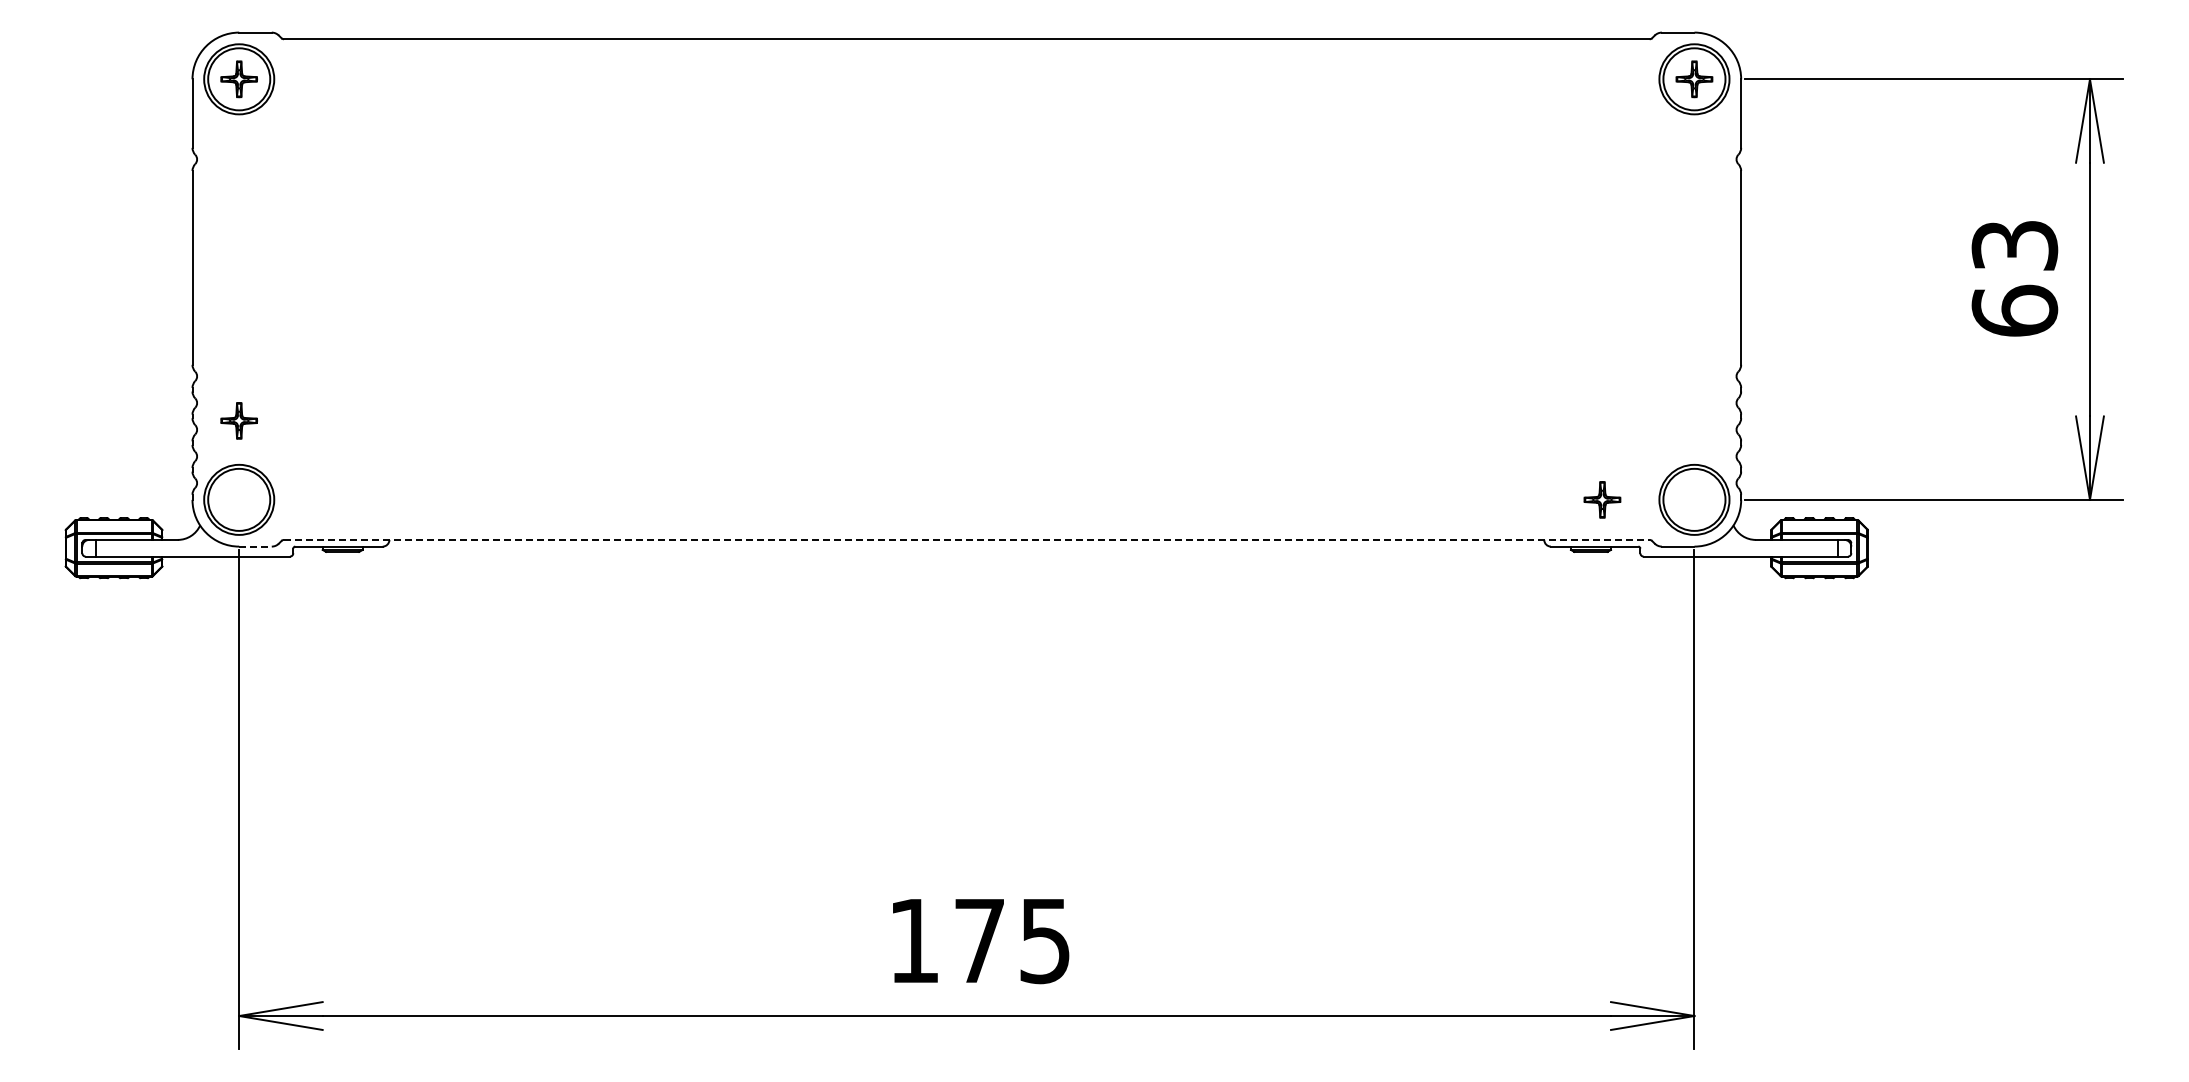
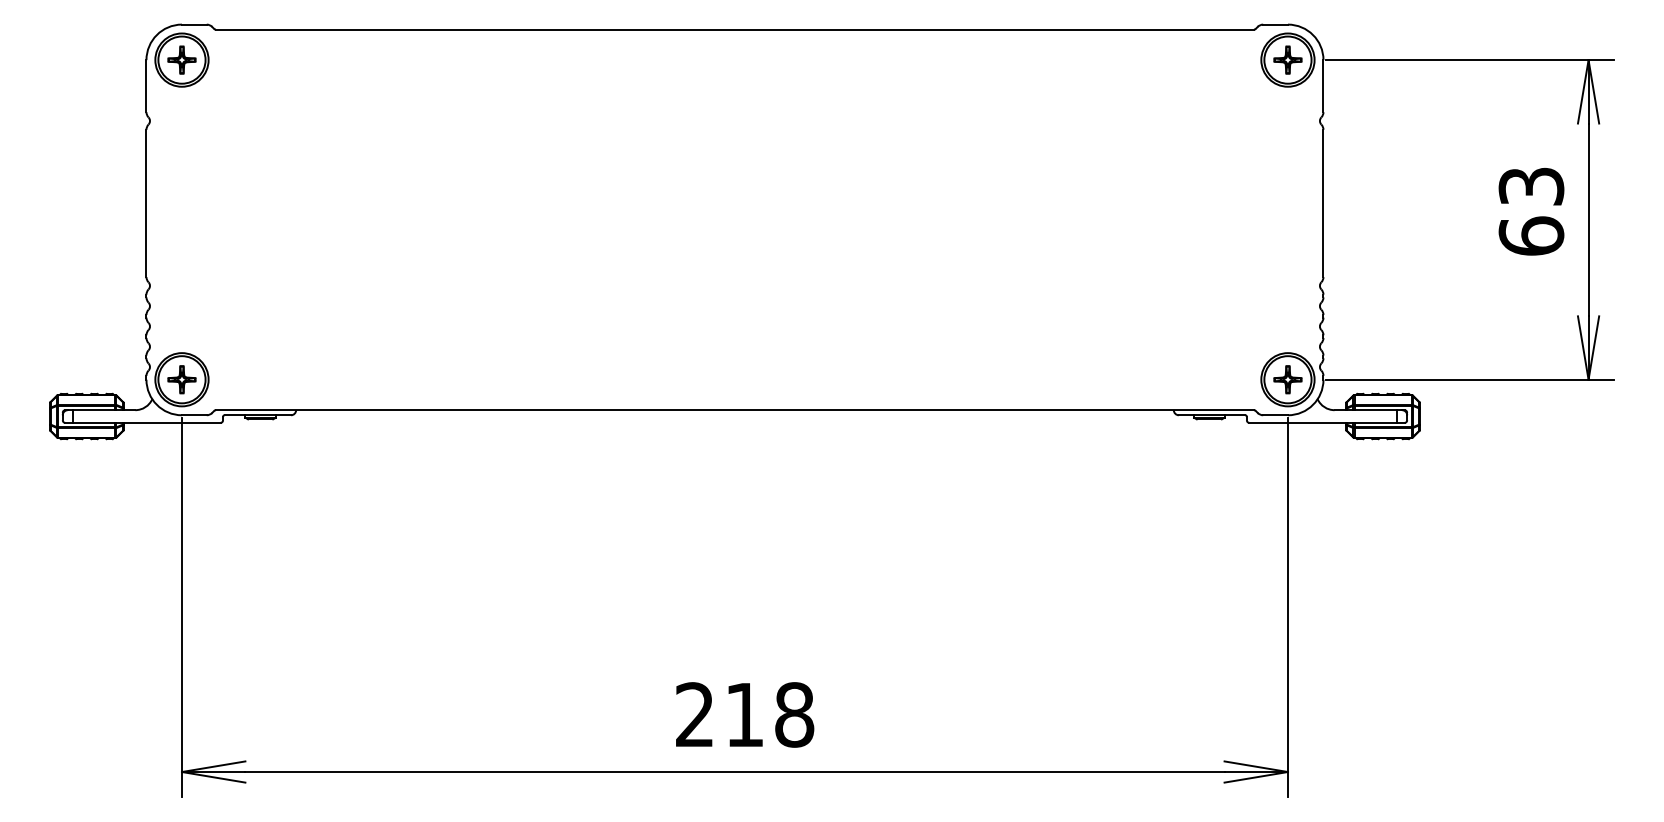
part: (238, 420) -> (181, 379), moved
part: (1602, 499) -> (1288, 379), moved
line: (966, 539) -> (734, 409), dashed -> solid
line: (256, 546) -> (195, 415), dashed -> solid
text: (980, 940) -> (745, 714), 175 -> 218

